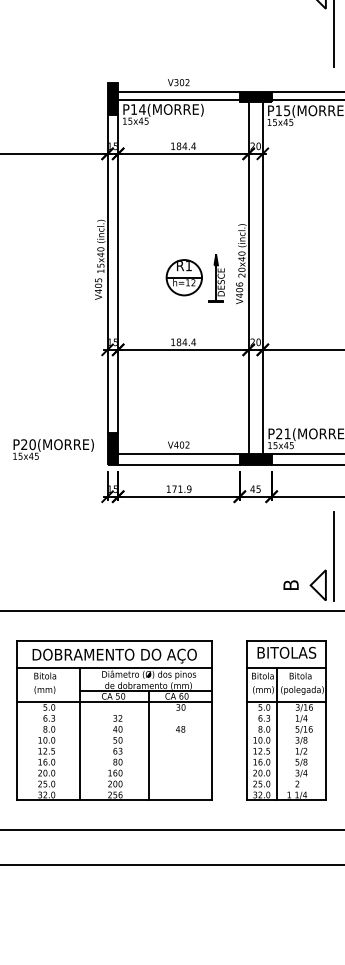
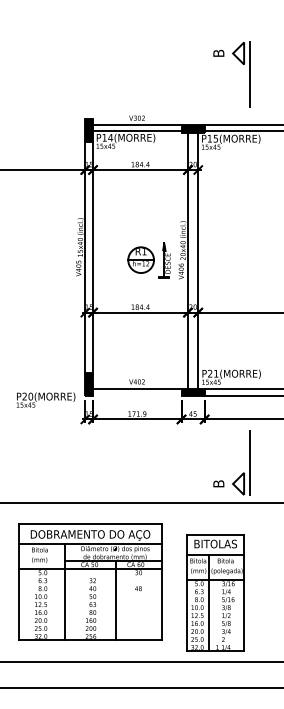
text: (52, 448) -> (45, 399), moved
line: (179, 465) -> (137, 396), removed
part: (286, 719) -> (215, 592), moved

